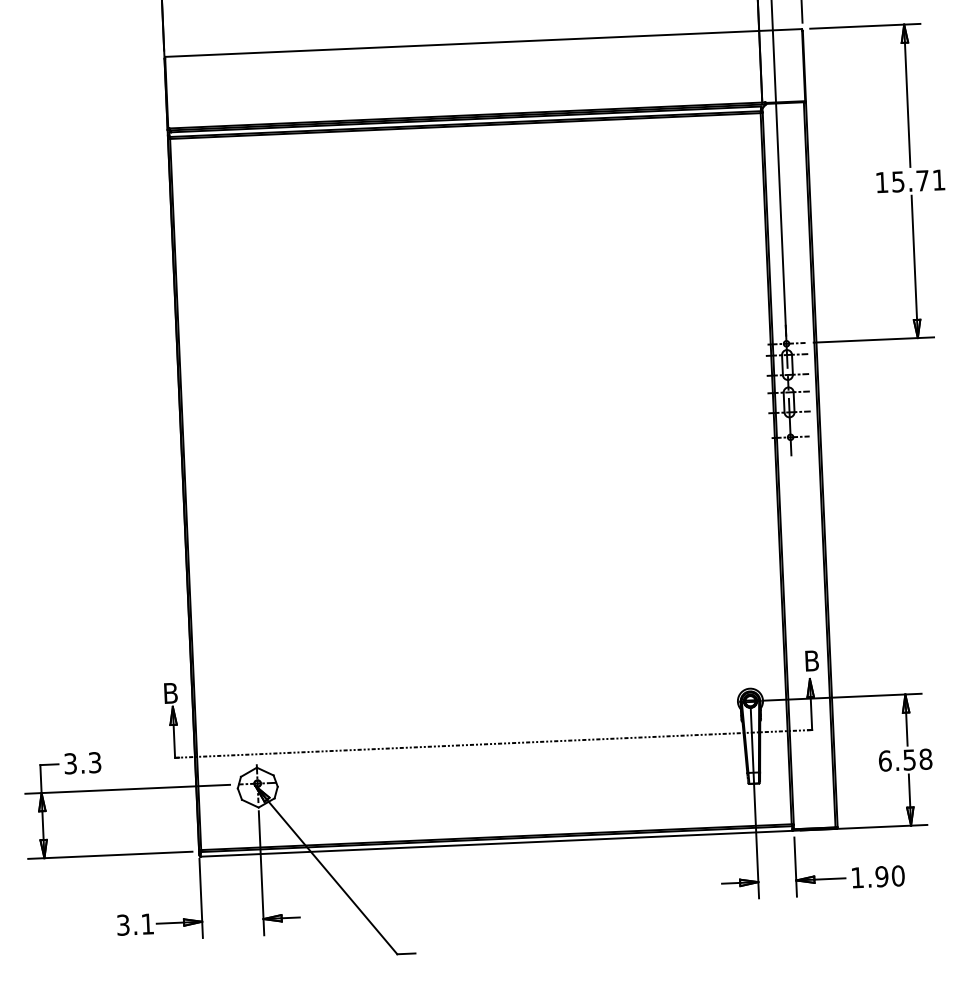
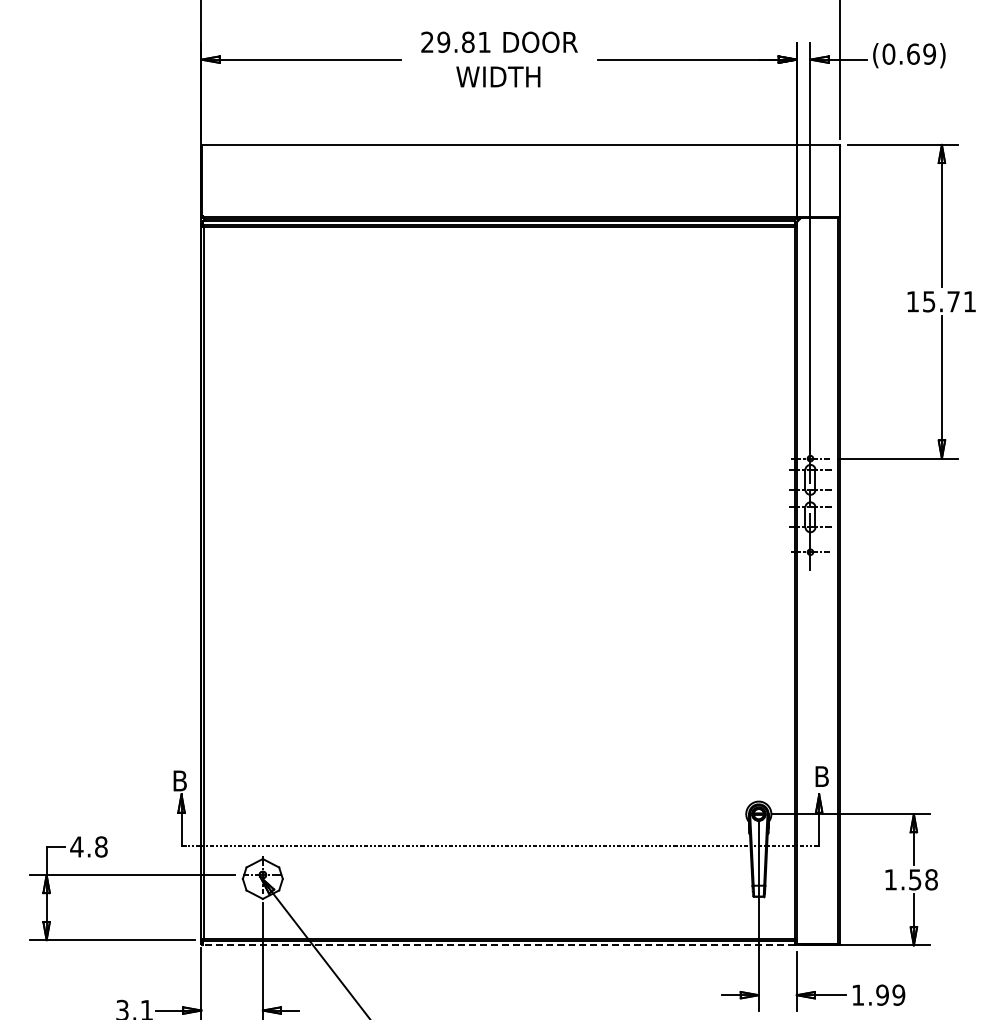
text: (884, 760) -> (890, 879), 6.58 -> 1.58
text: (82, 762) -> (88, 846), 3.3 -> 4.8
line: (496, 843) -> (498, 945), solid -> dashed
text: (897, 875) -> (898, 994), 1.90 -> 1.99

